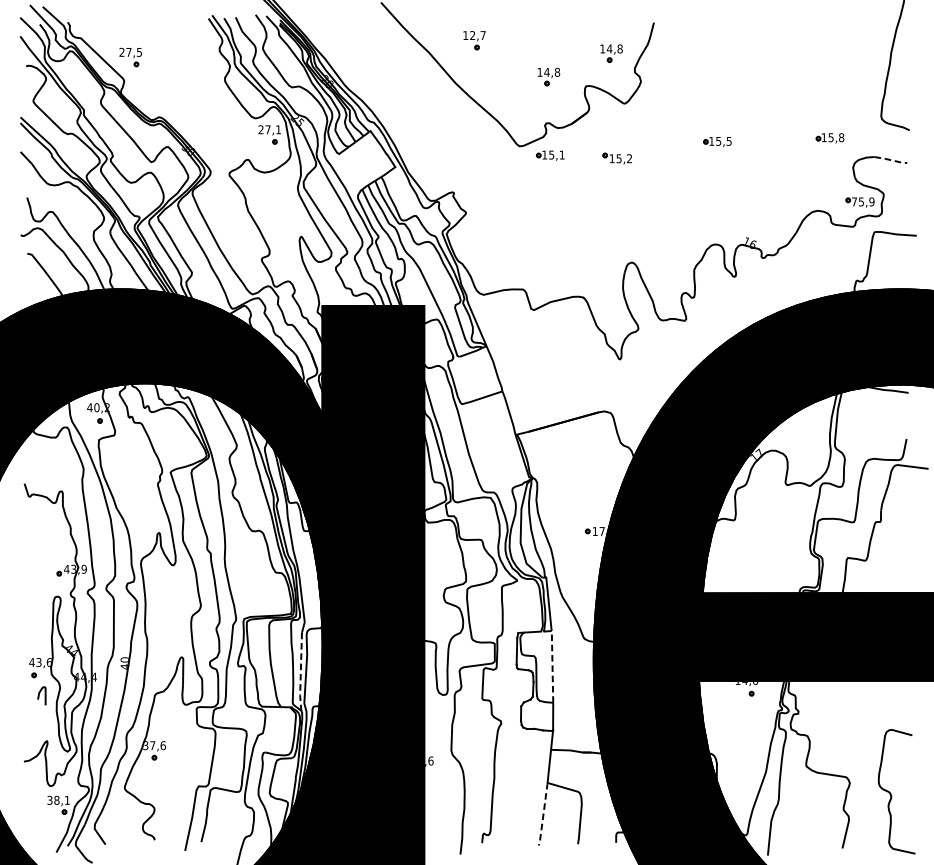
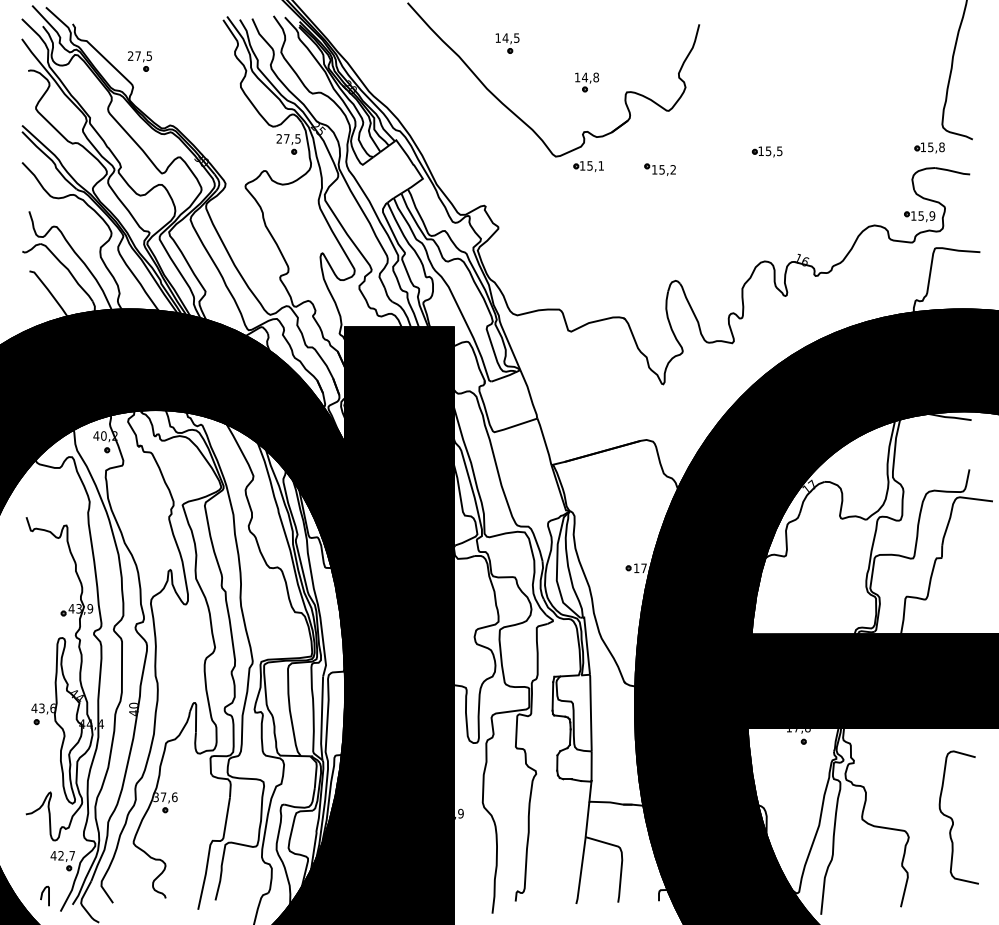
text: (477, 34) -> (510, 37), 12,7 -> 14,5
part: (611, 53) -> (654, 57), removed
text: (278, 129) -> (297, 138), 27,1 -> 27,5
part: (829, 137) -> (929, 147), moved
line: (891, 160) -> (953, 171), dashed -> solid
text: (854, 201) -> (913, 215), 75,9 -> 15,9
line: (552, 666) -> (590, 712), dashed -> solid
line: (300, 672) -> (321, 719), dashed -> solid
text: (747, 683) -> (799, 730), 14,6 -> 17,8
curve: (39, 696) -> (42, 896), moved
text: (430, 760) -> (460, 813), 24,6 -> 24,9
curve: (891, 794) -> (953, 820), moved
text: (58, 800) -> (62, 855), 38,1 -> 42,7
line: (543, 815) -> (581, 871), dashed -> solid

